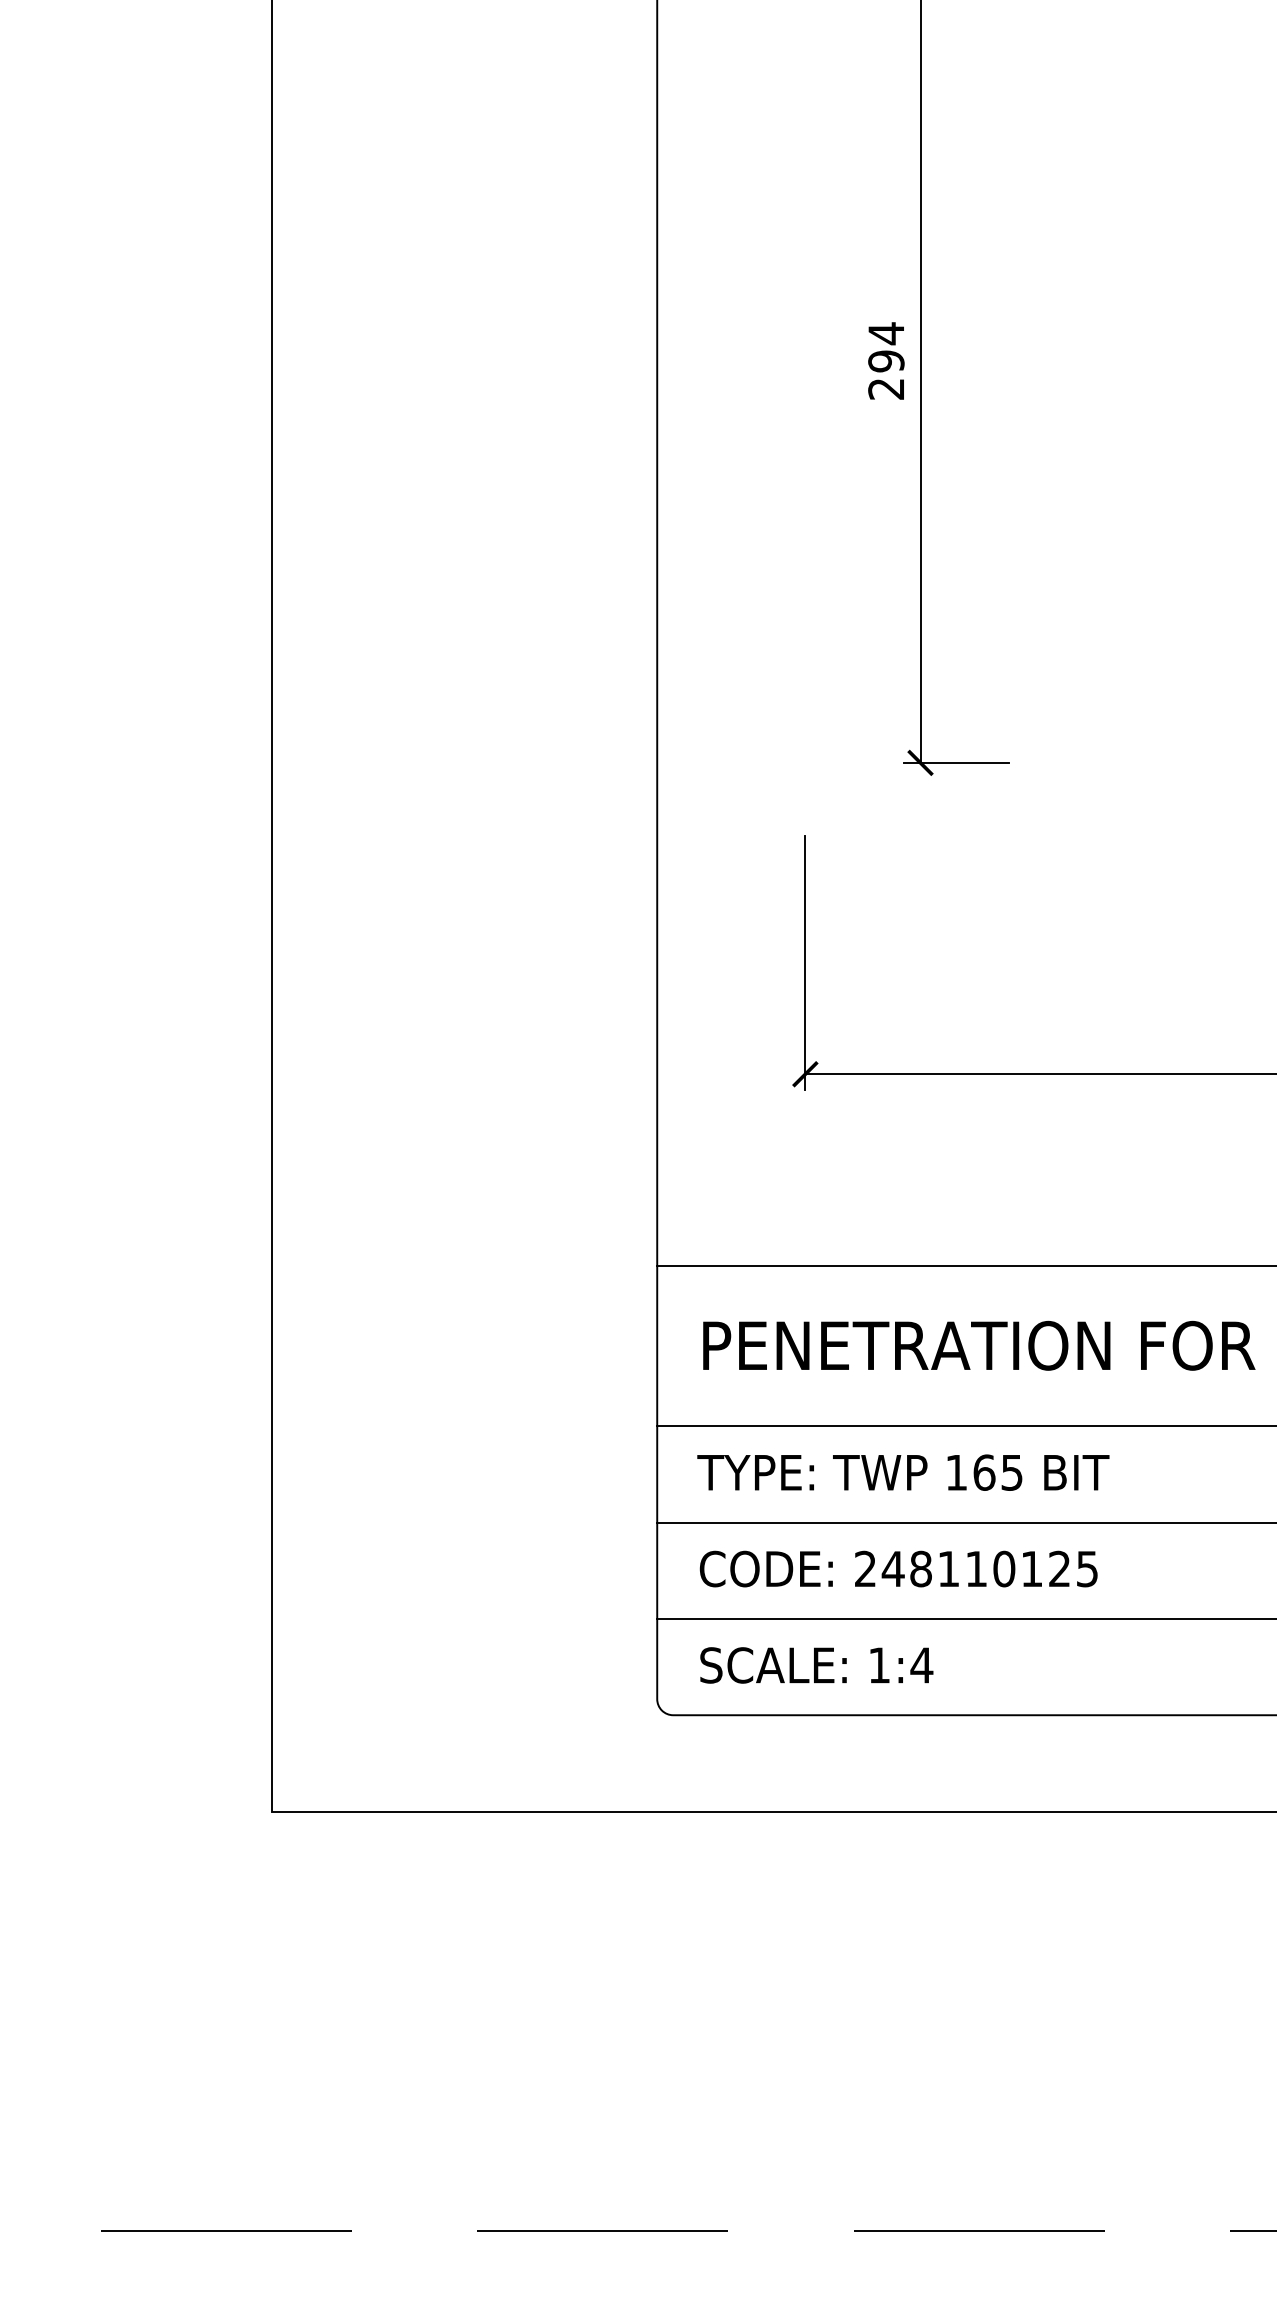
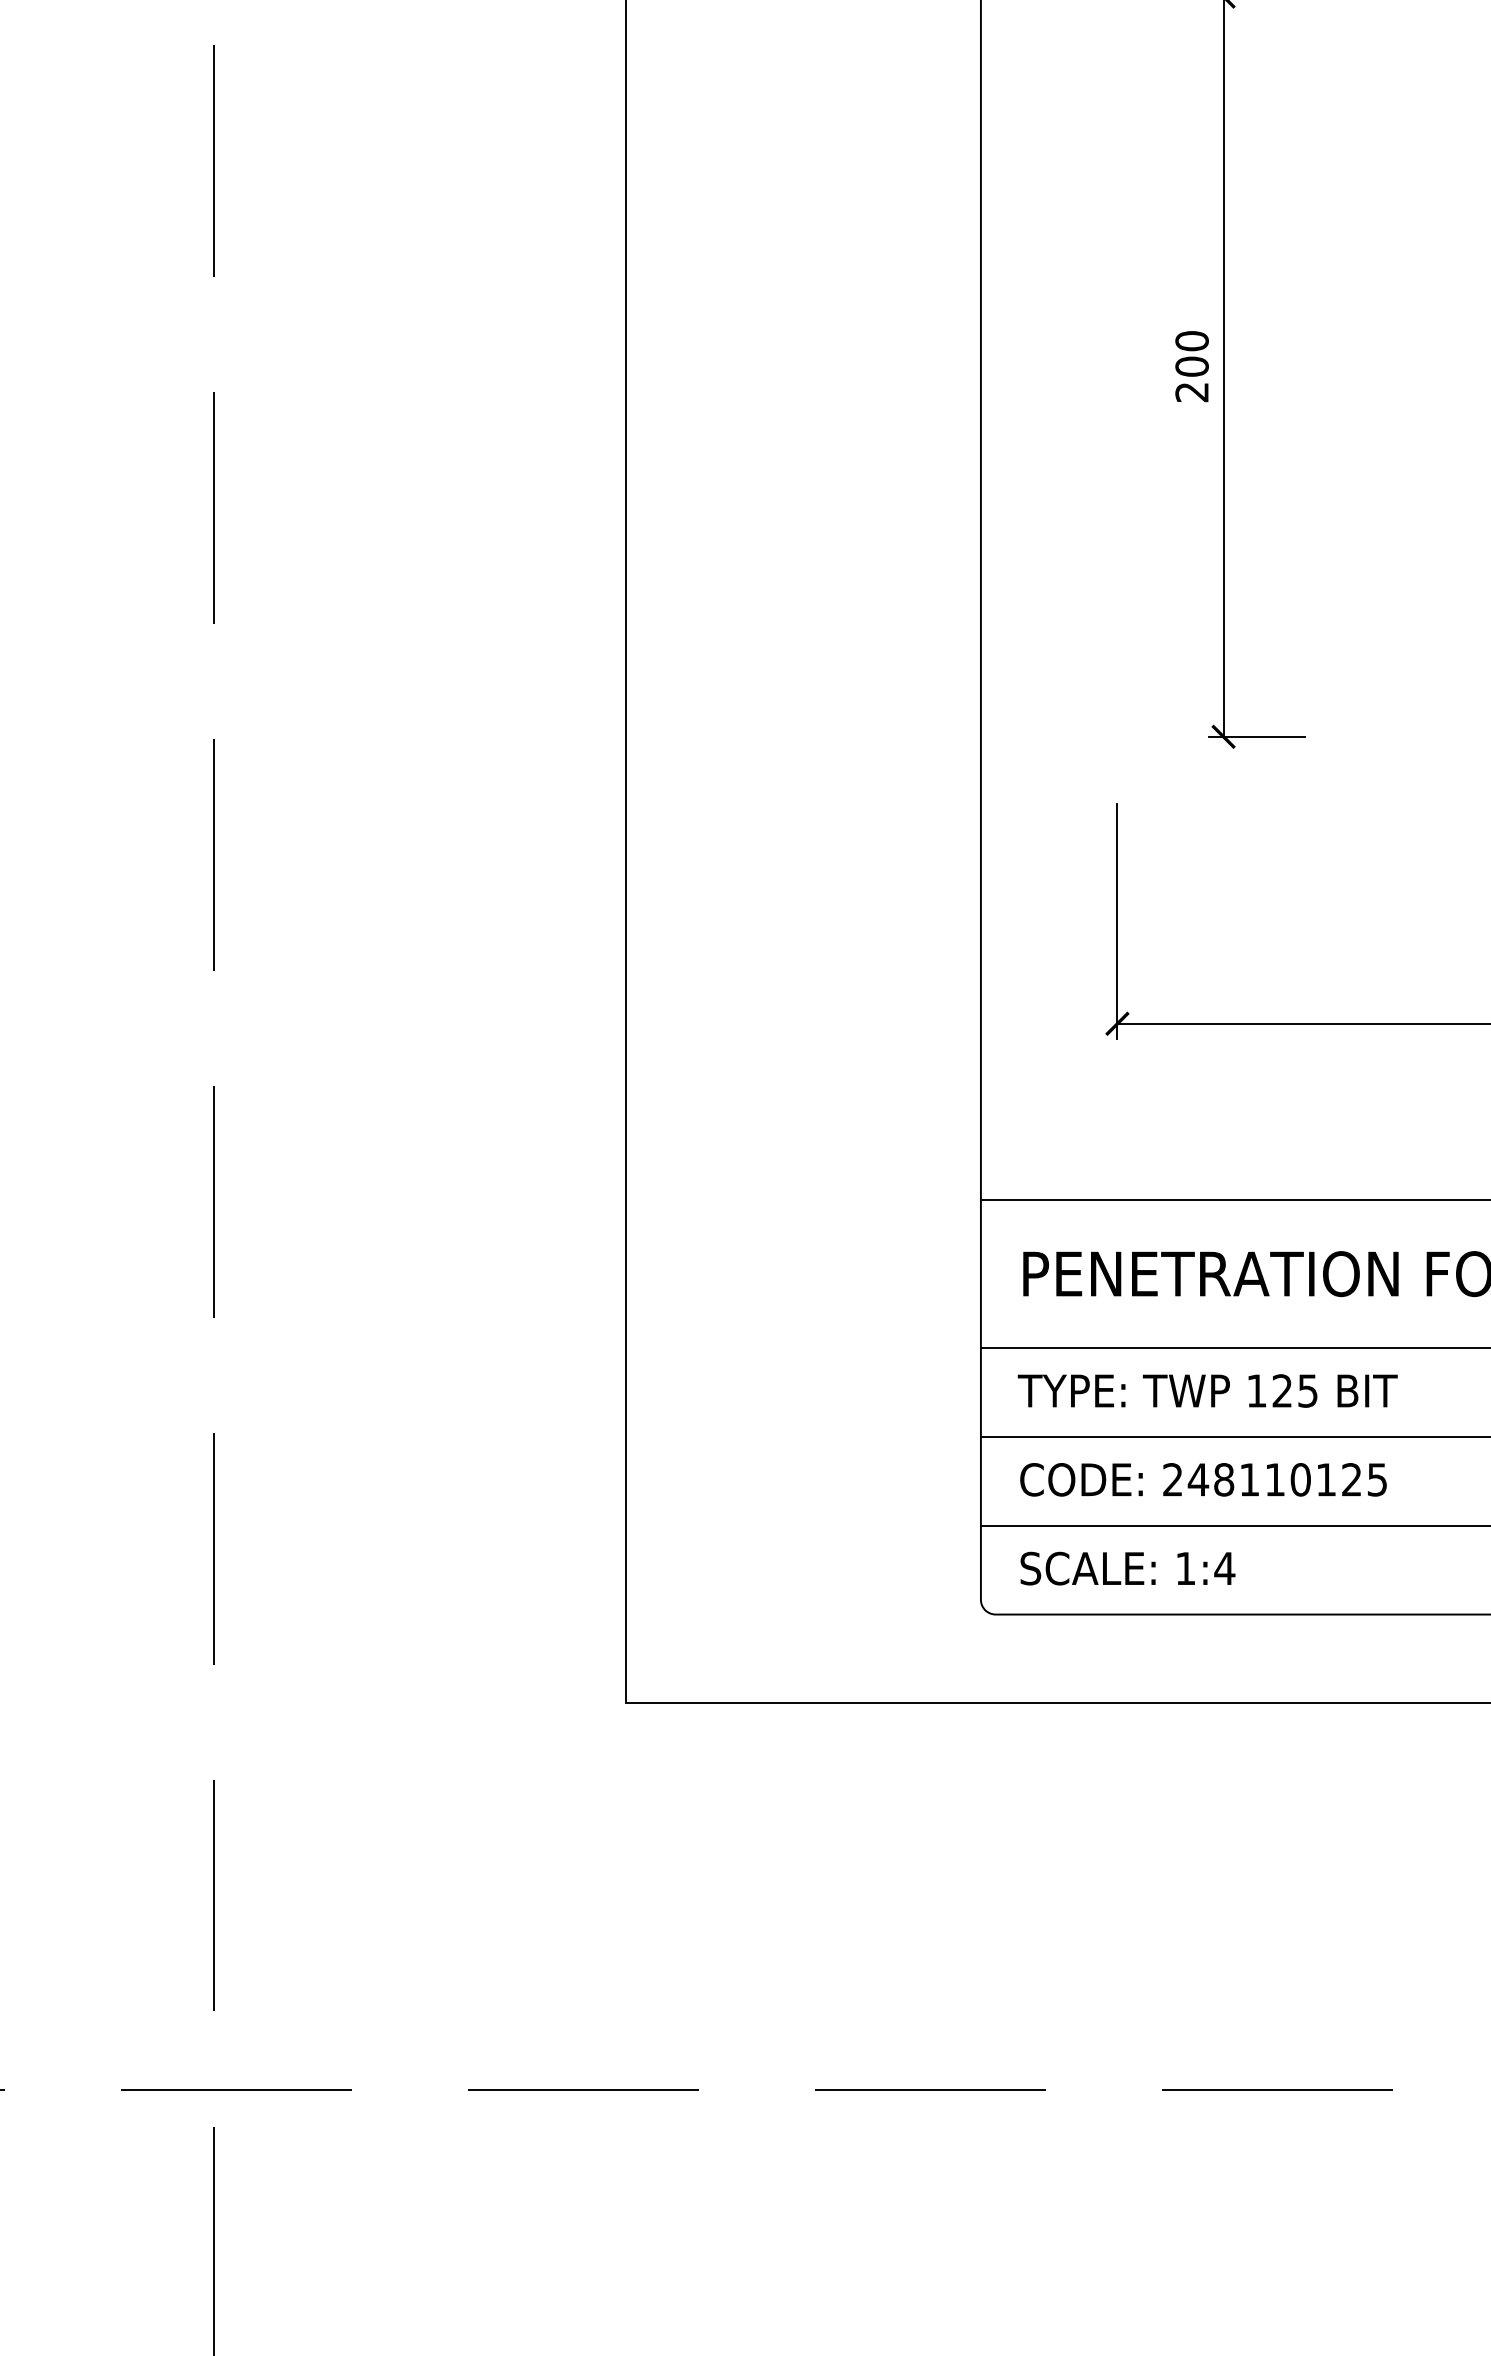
text: (885, 347) -> (1191, 353), 294 -> 200
text: (984, 1472) -> (1282, 1390), 165 -> 125

